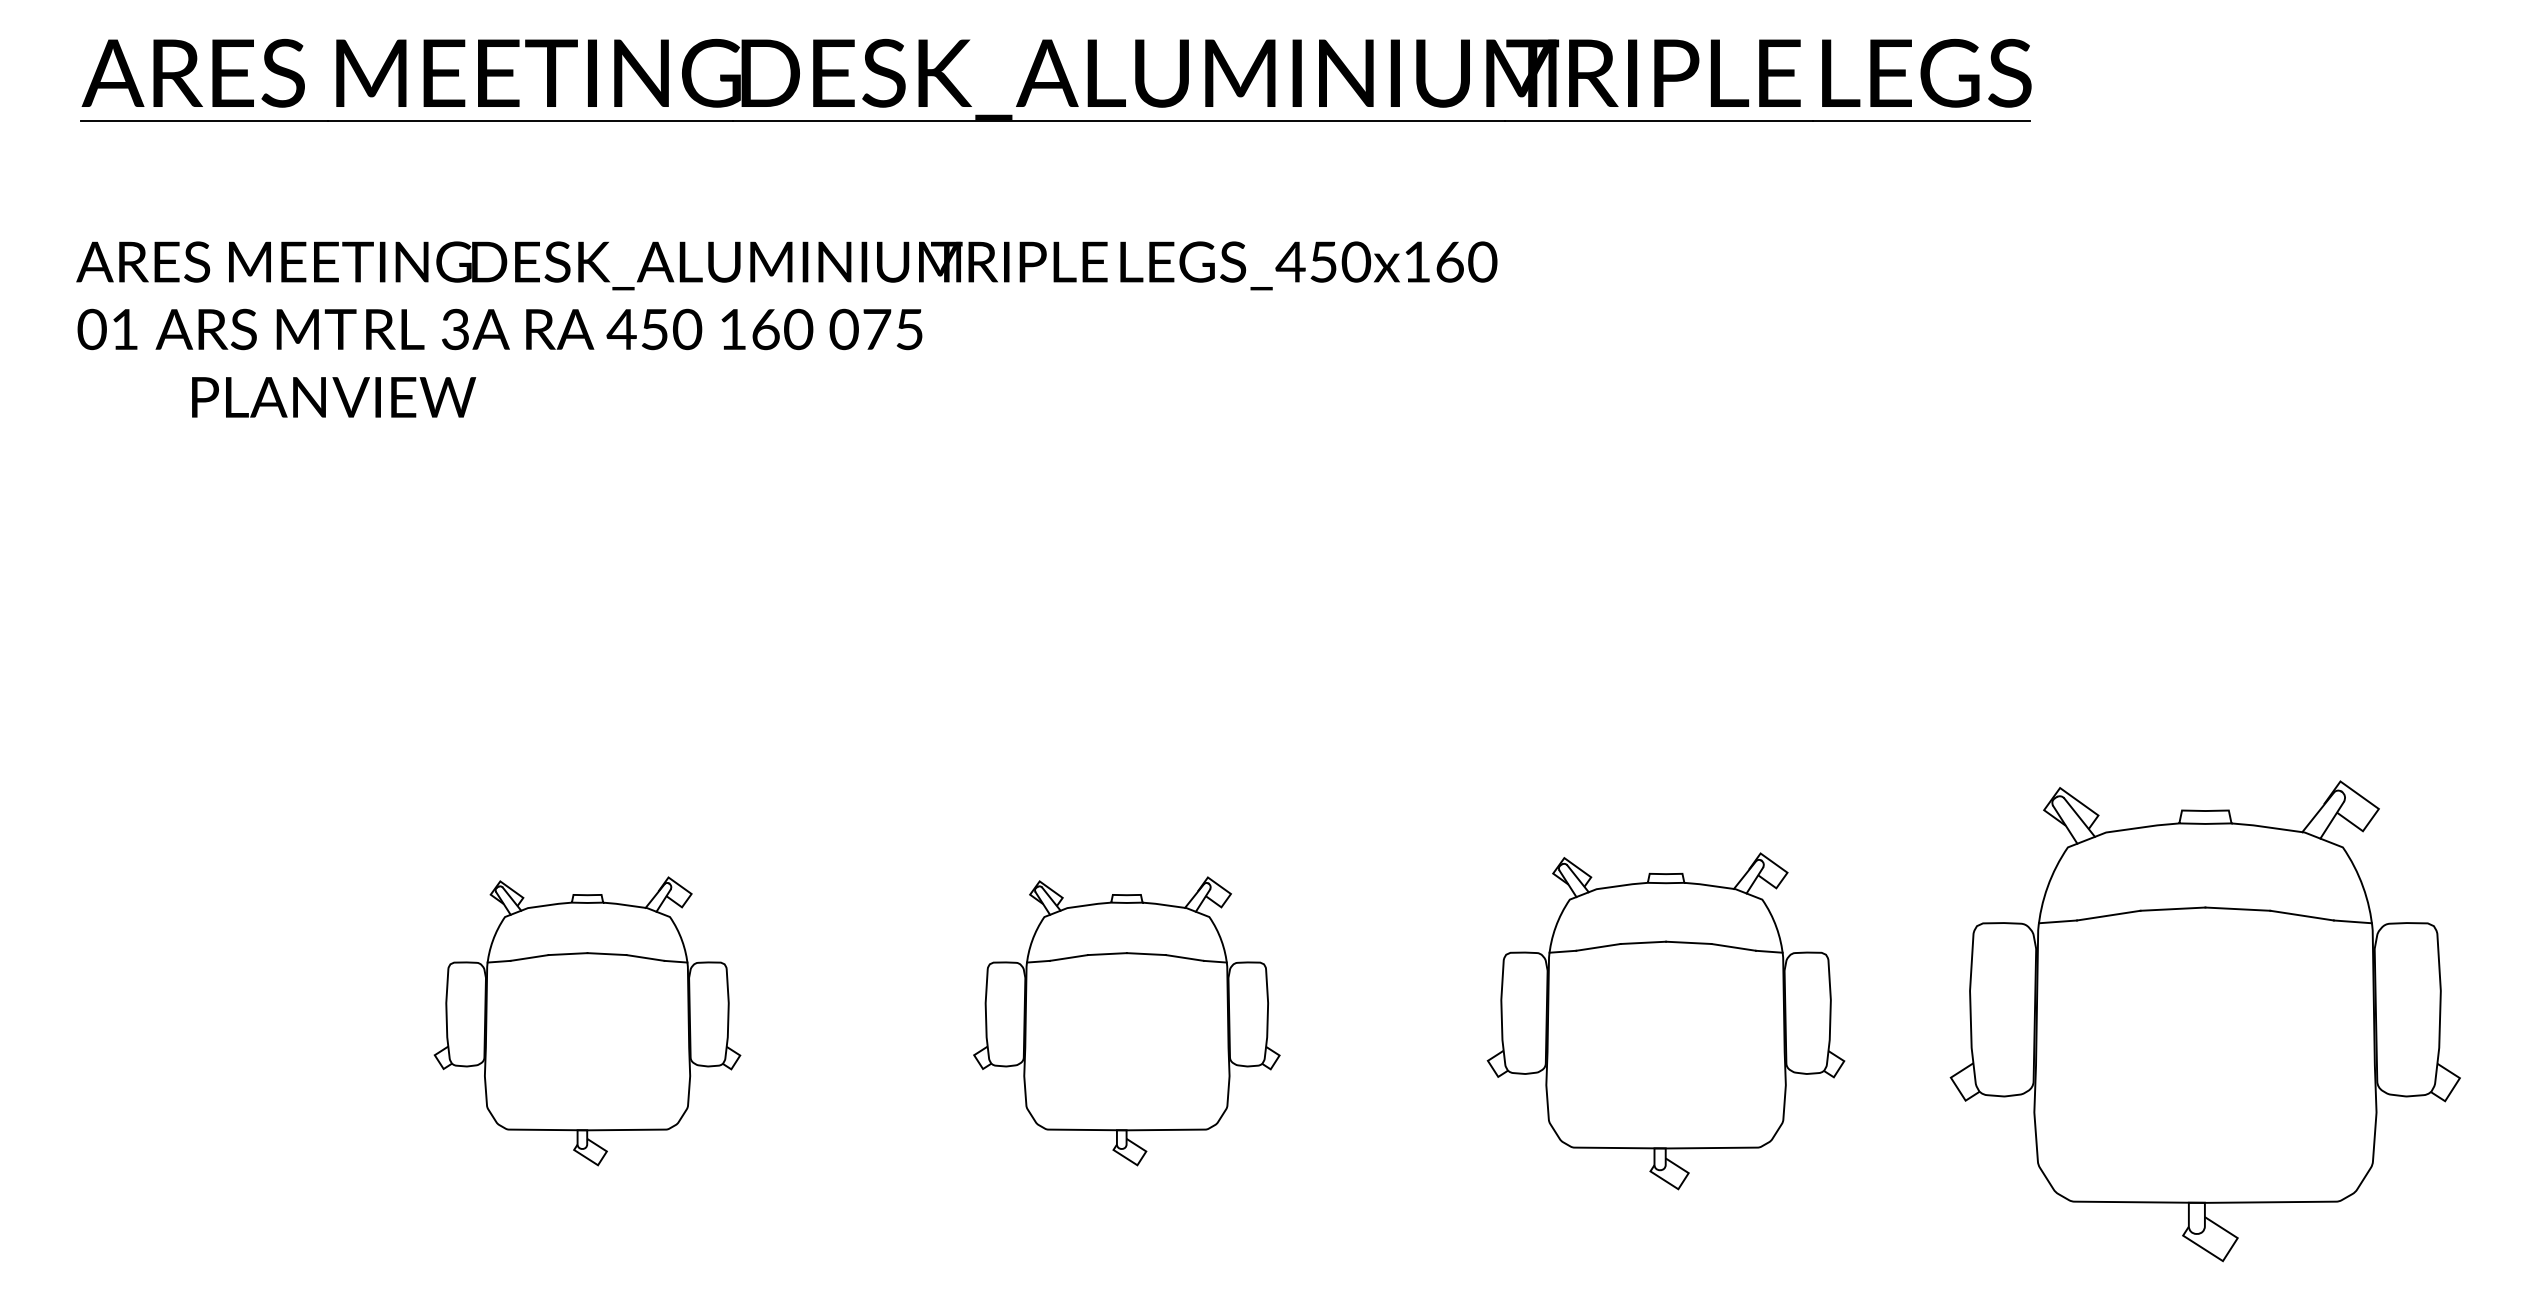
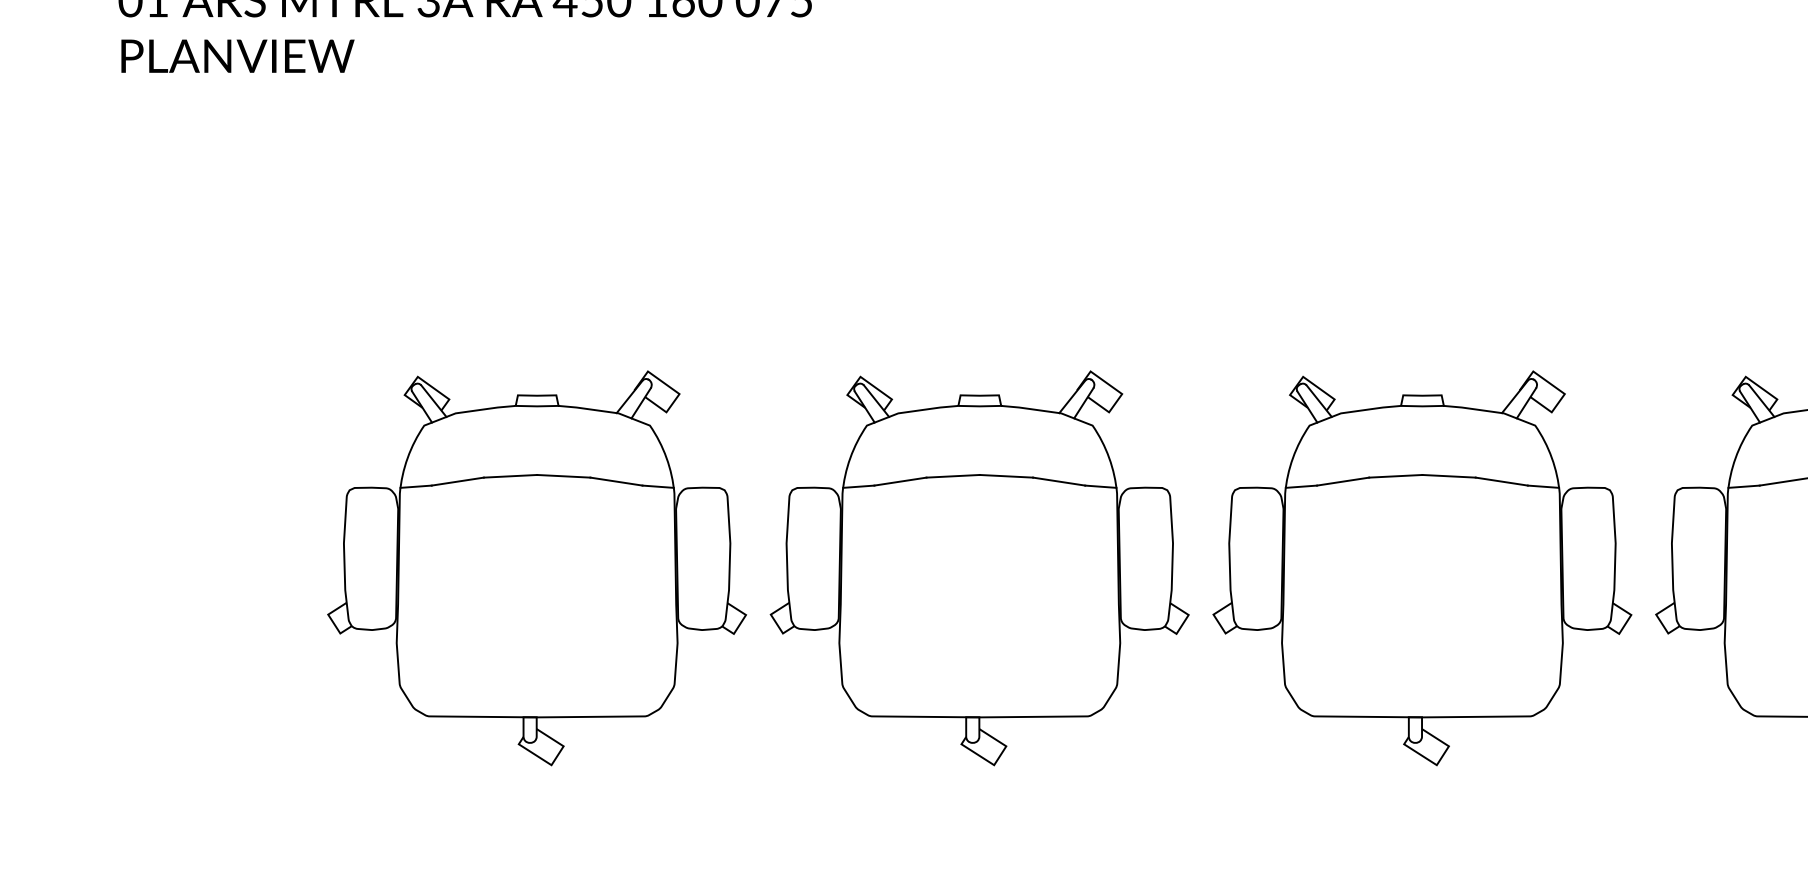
text: (334, 397) -> (238, 56), moved
part: (587, 1021) -> (537, 568), size x1.67
part: (1126, 1021) -> (979, 568), size x1.67
part: (1665, 1021) -> (1421, 568), size x1.43

